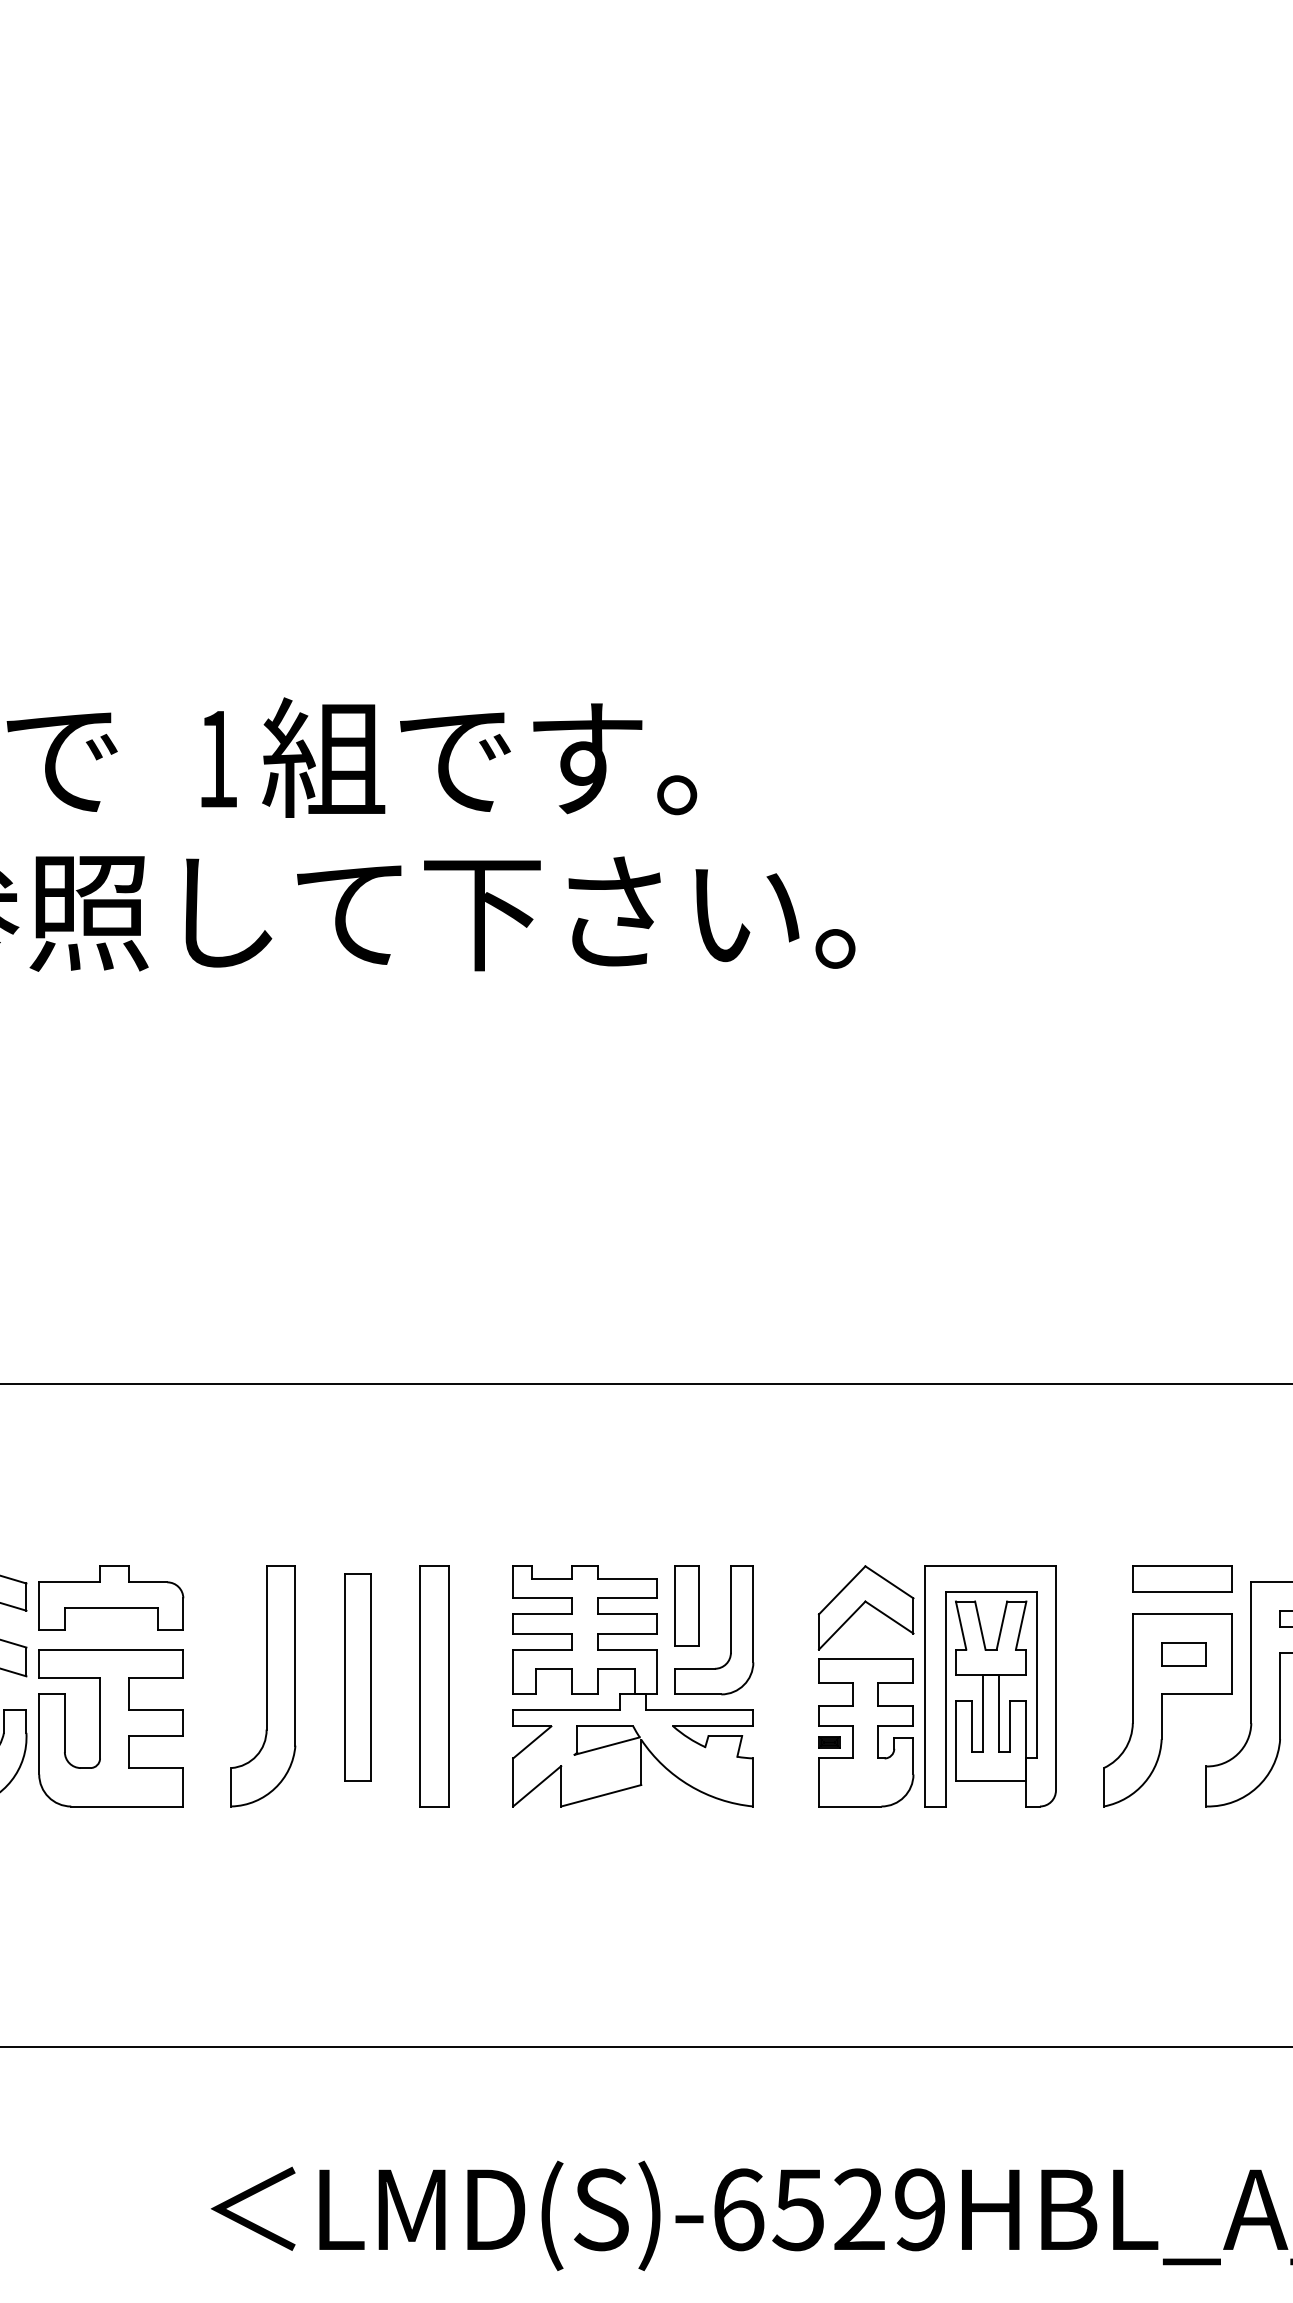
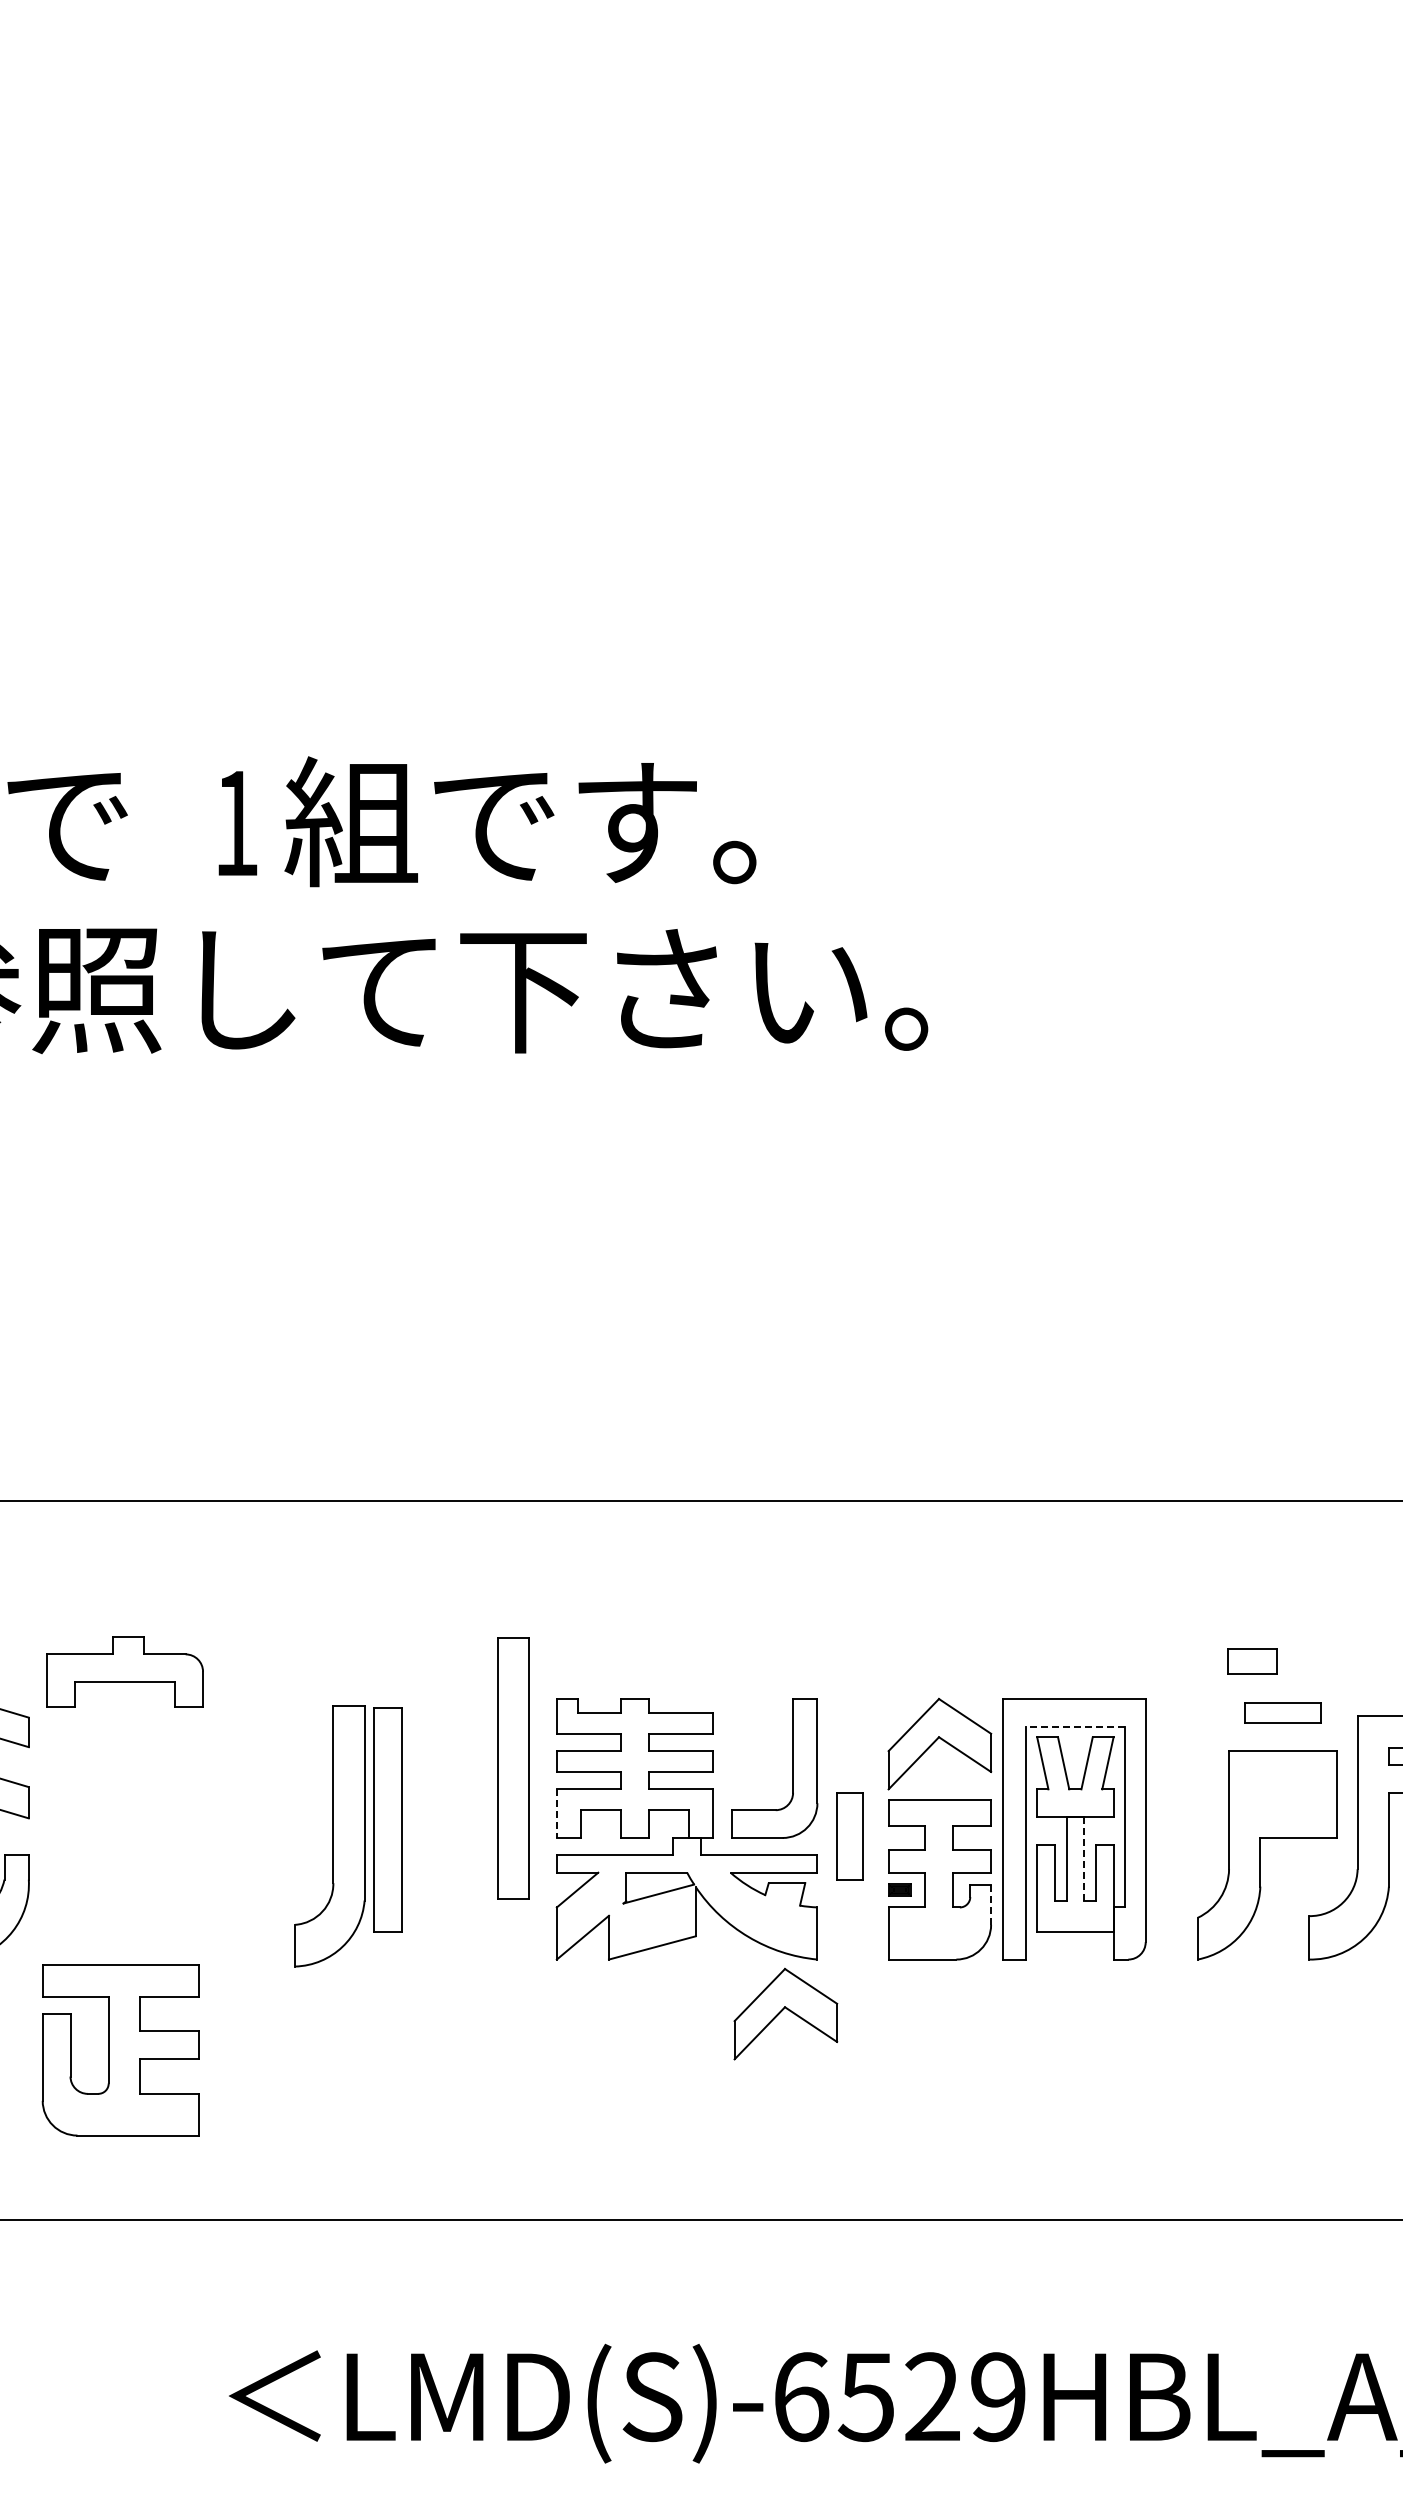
part: (1182, 1578) -> (1282, 1712), size x0.7
line: (991, 1591) -> (1075, 1726), solid -> dashed
part: (110, 1598) -> (124, 1671), moved
part: (686, 1606) -> (849, 1836), moved
part: (1183, 1654) -> (1252, 1661), moved
line: (512, 1672) -> (556, 1814), solid -> dashed
part: (263, 1686) -> (329, 1836), moved
part: (434, 1686) -> (513, 1768), moved
line: (999, 1713) -> (1084, 1858), solid -> dashed
part: (110, 1728) -> (120, 2050), moved
line: (913, 1755) -> (991, 1904), solid -> dashed
part: (723, 1856) -> (785, 2013), added

